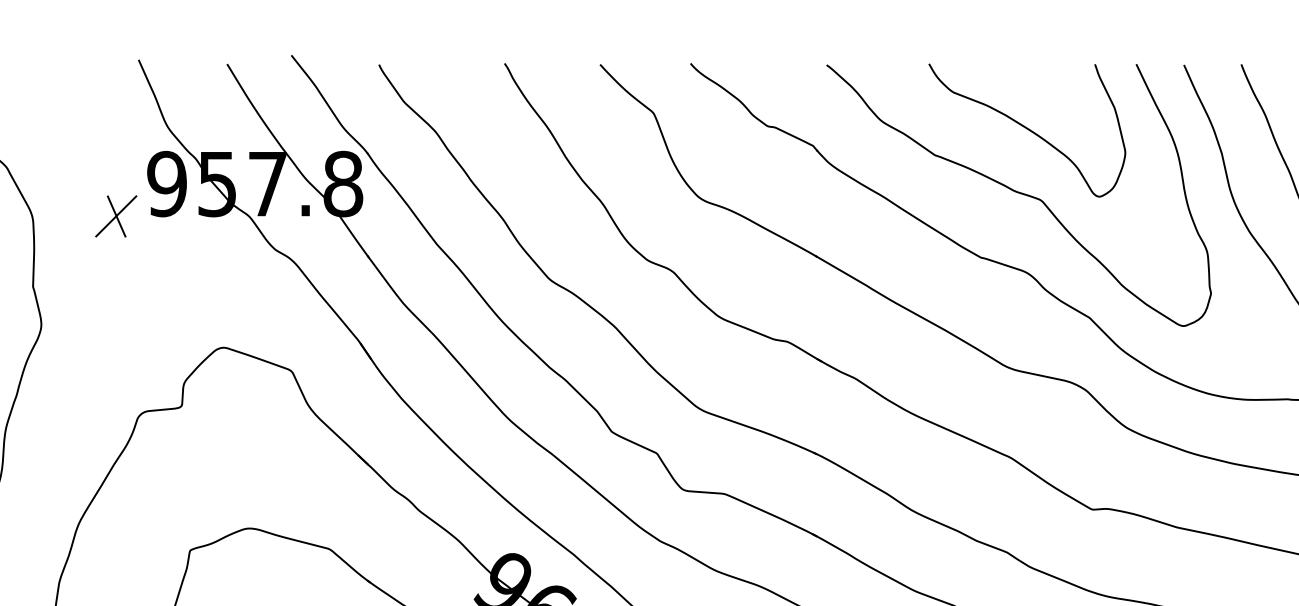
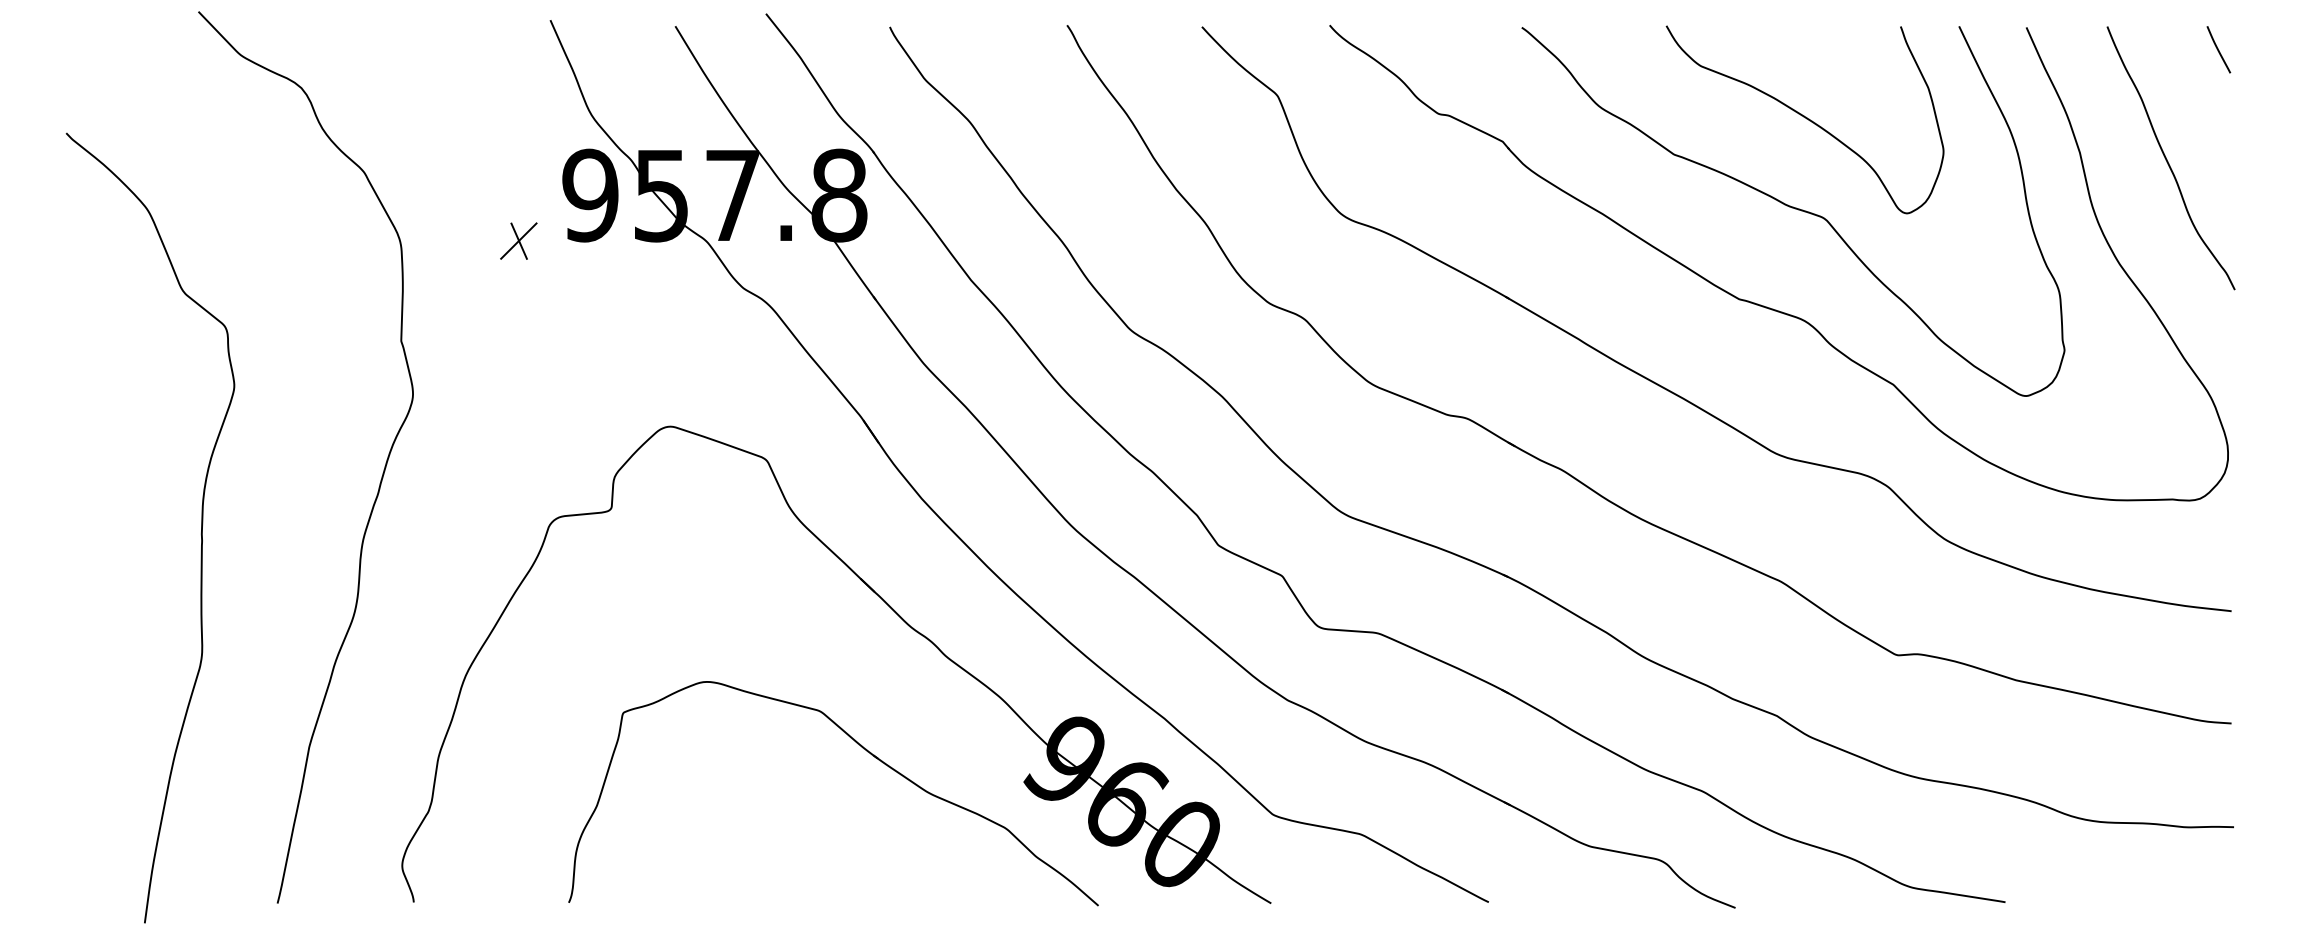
part: (116, 215) -> (518, 240), size x0.62

